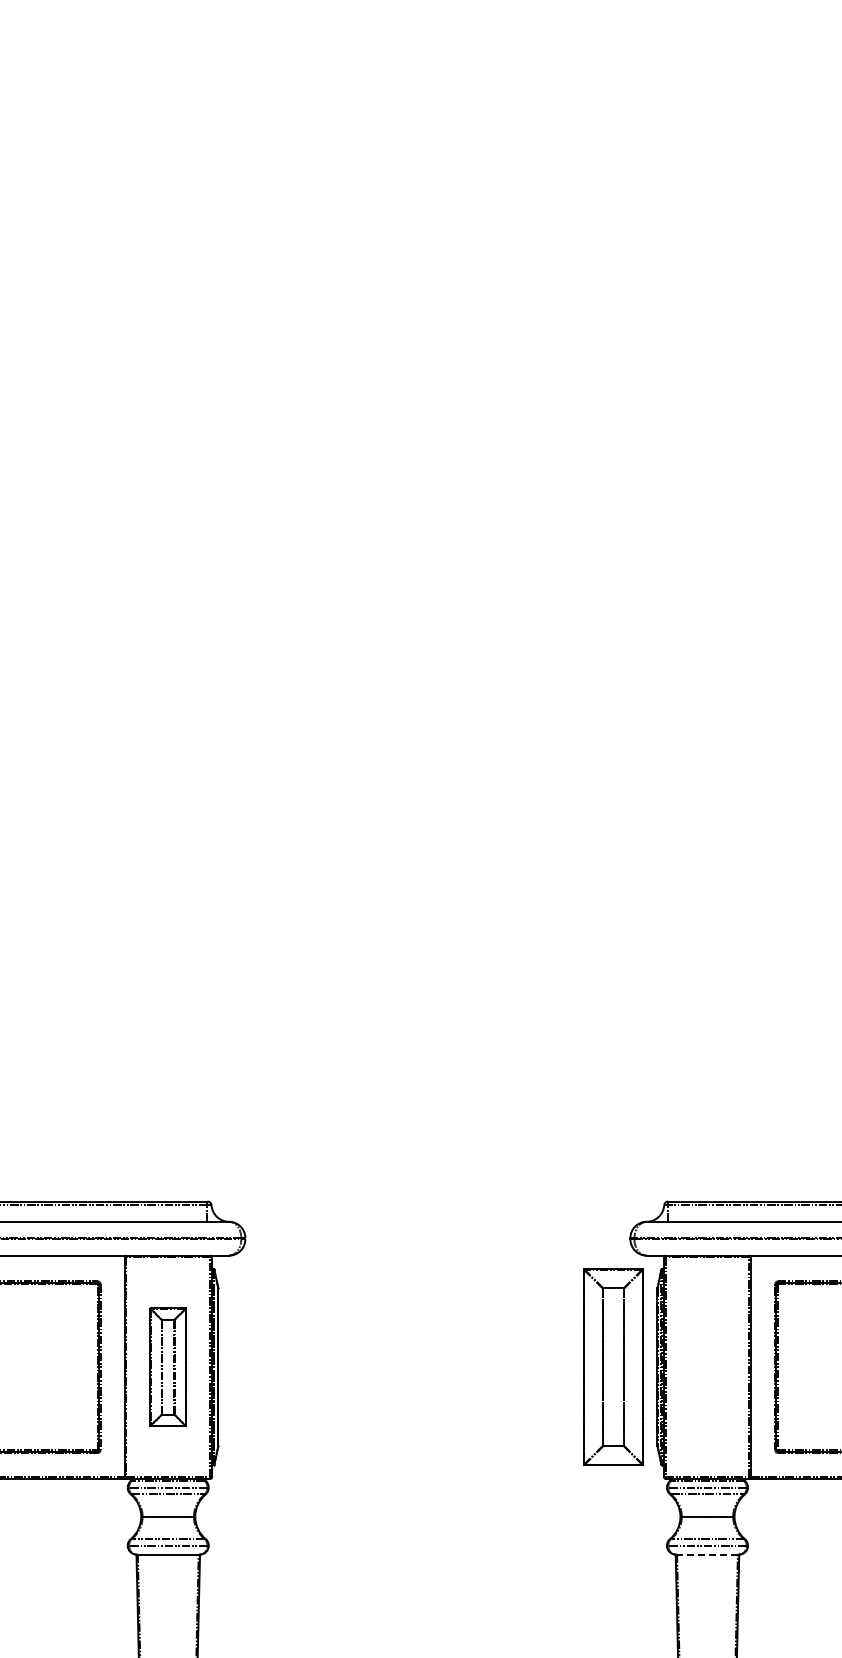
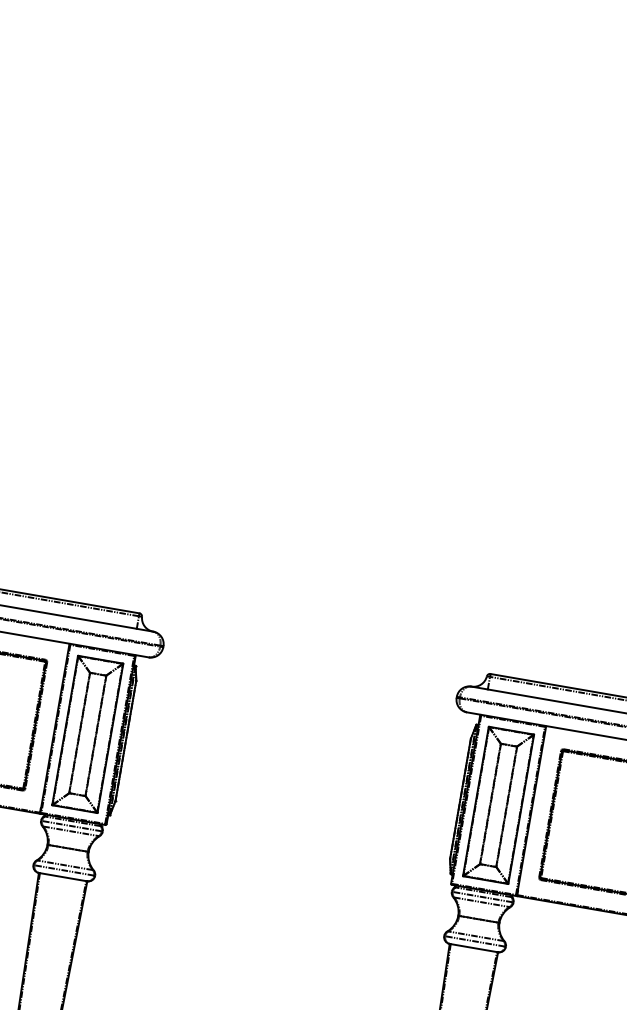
part: (613, 1366) -> (498, 804), moved
part: (167, 1367) -> (87, 734), size x1.67
line: (707, 1554) -> (473, 948), dashed -> solid

